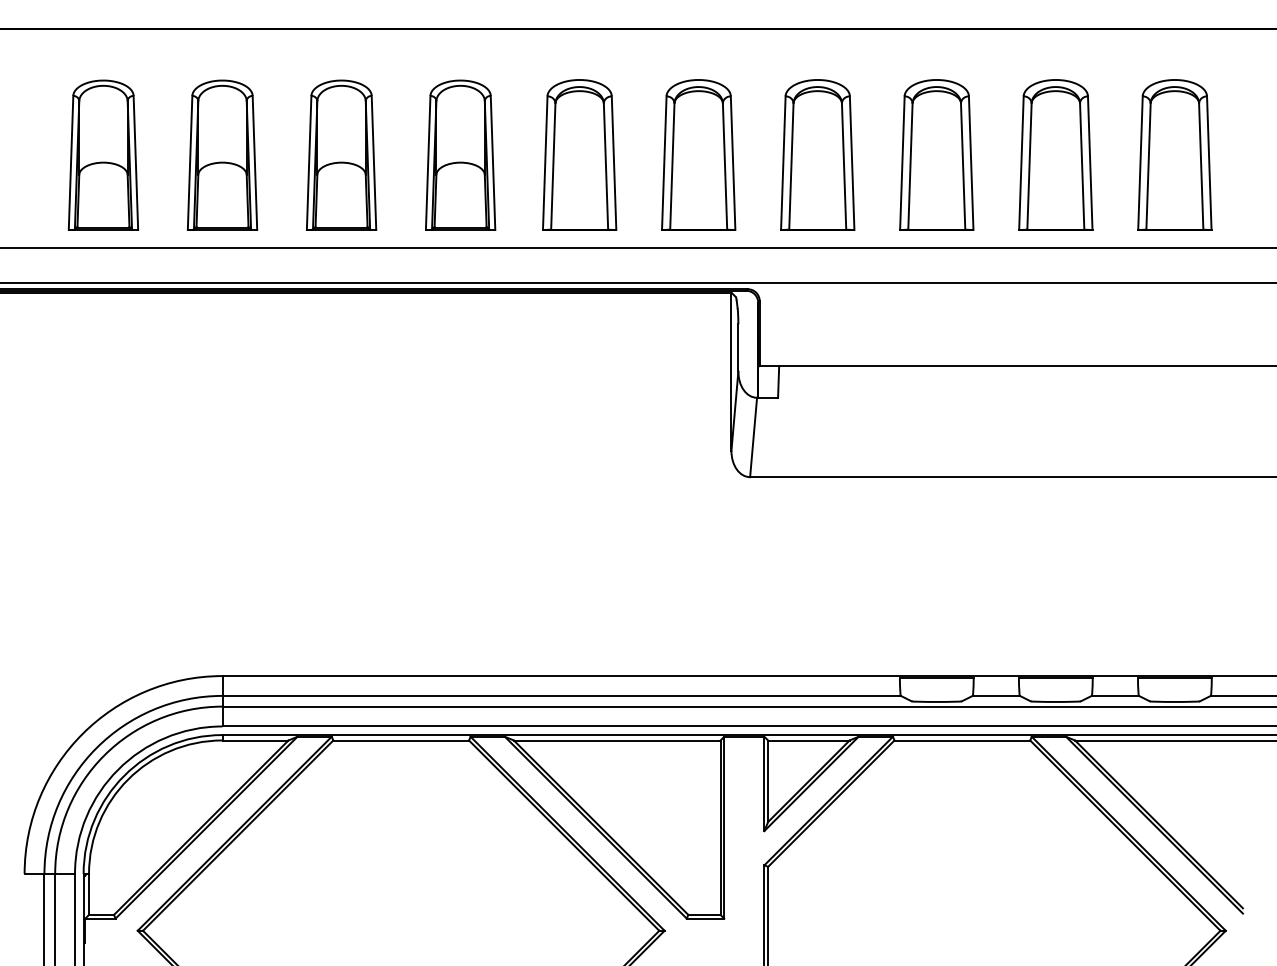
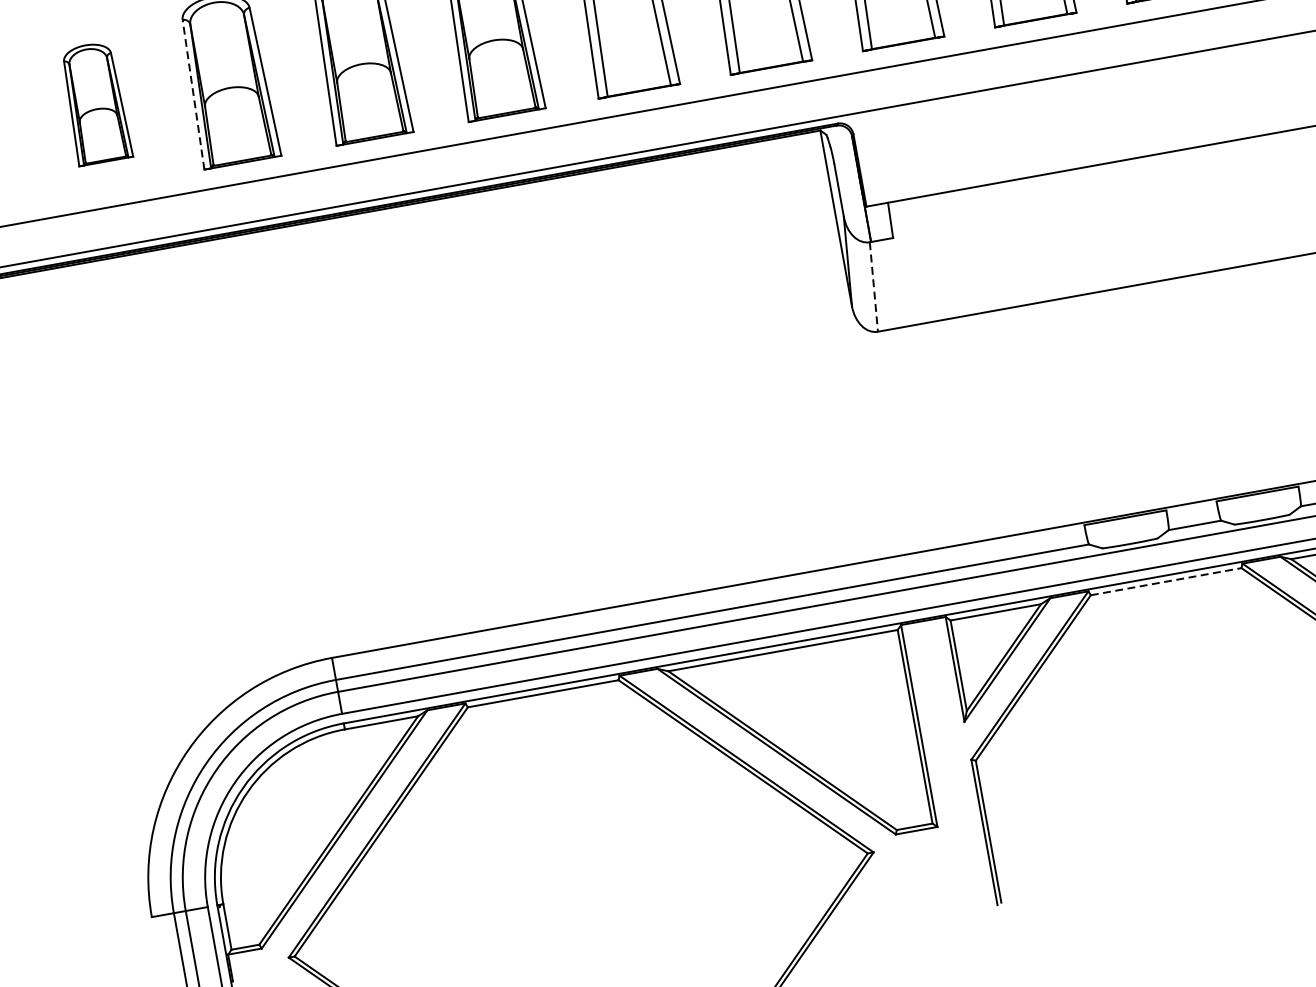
part: (103, 154) -> (95, 102), size x0.7
line: (190, 162) -> (193, 94), solid -> dashed
line: (753, 437) -> (873, 287), solid -> dashed
line: (962, 740) -> (1166, 581), solid -> dashed

